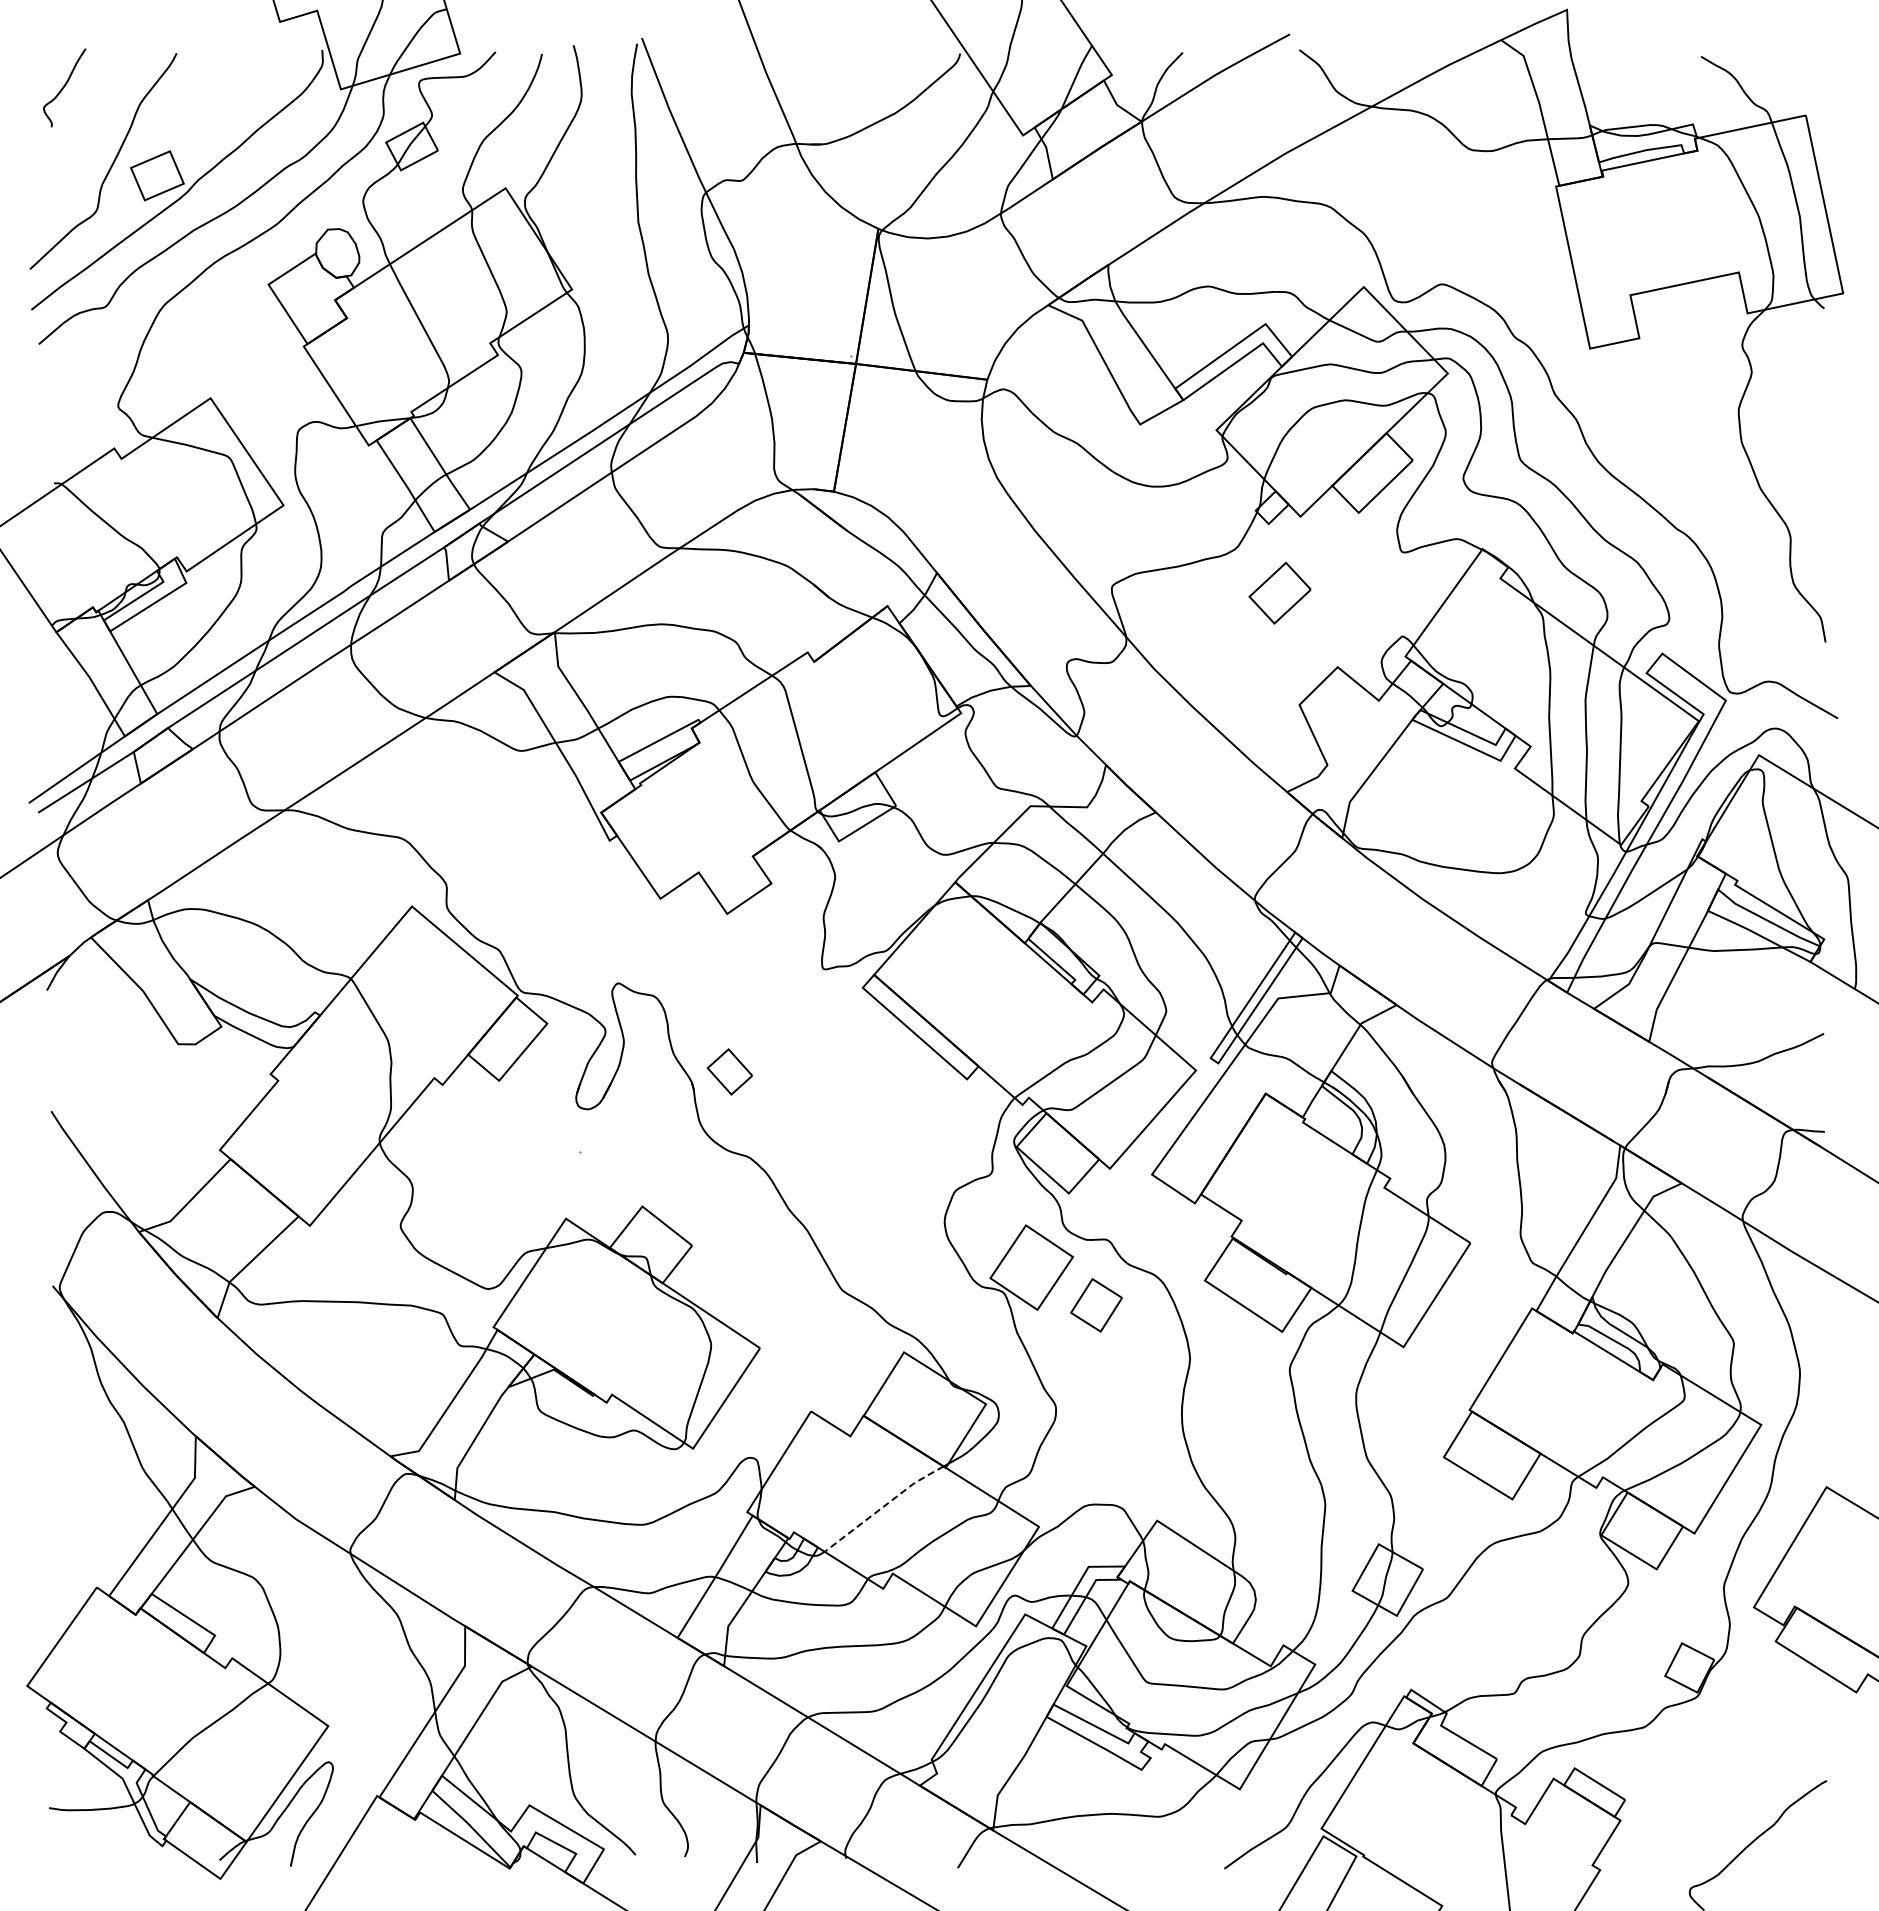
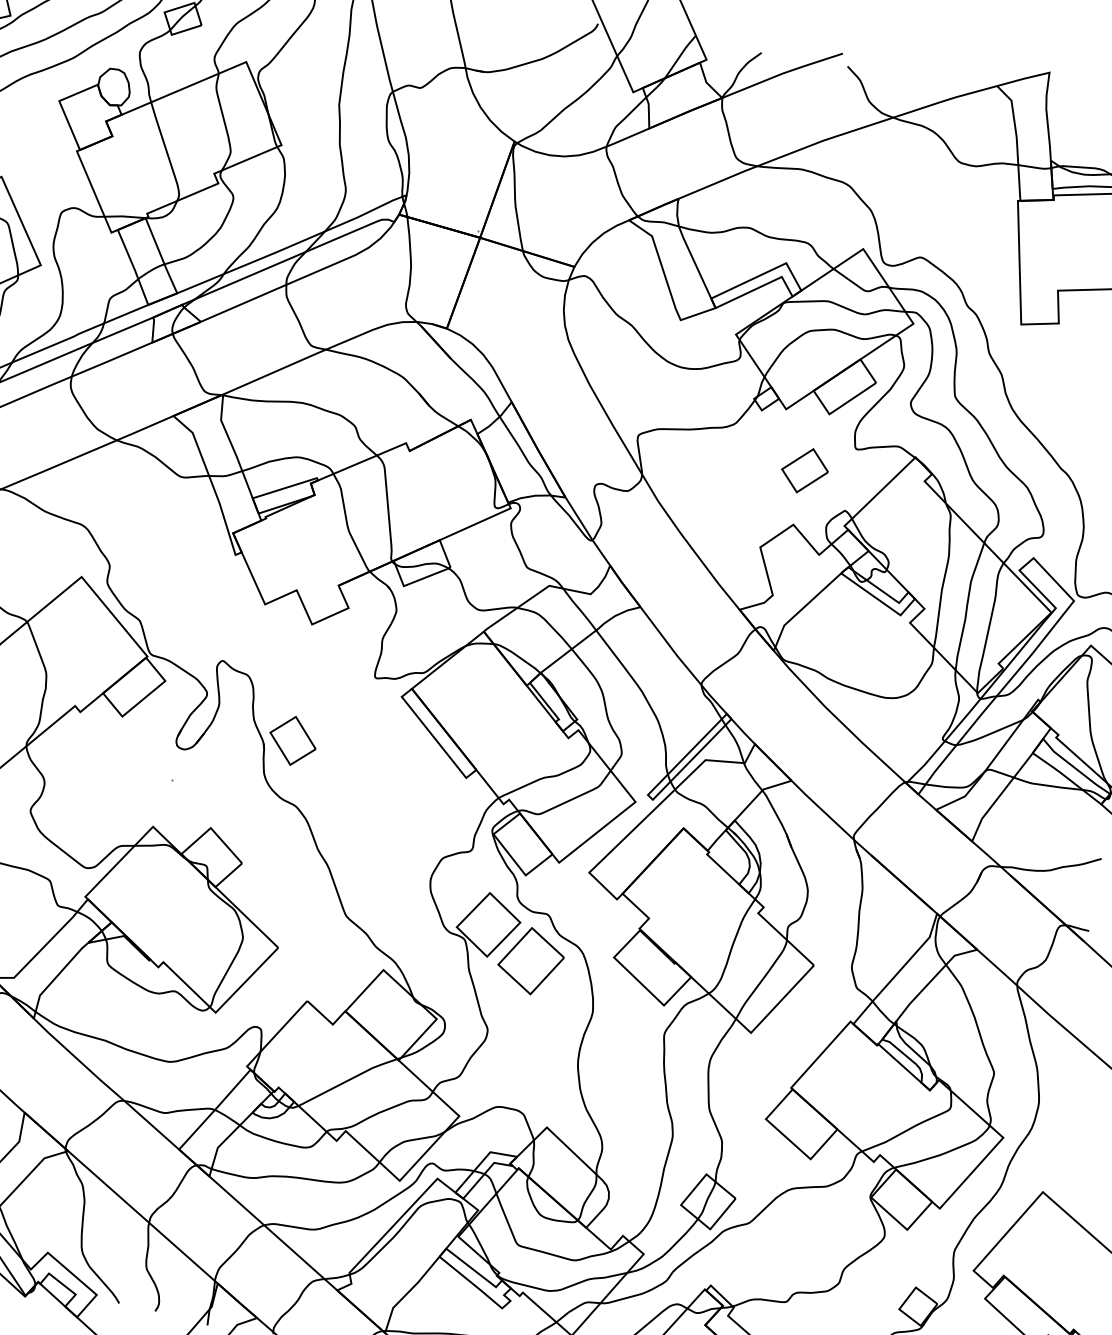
part: (1279, 592) -> (804, 470), moved
part: (729, 1071) -> (292, 740), size x1.43
part: (1096, 1305) -> (531, 961), size x1.67
line: (884, 1506) -> (348, 1080), dashed -> solid

